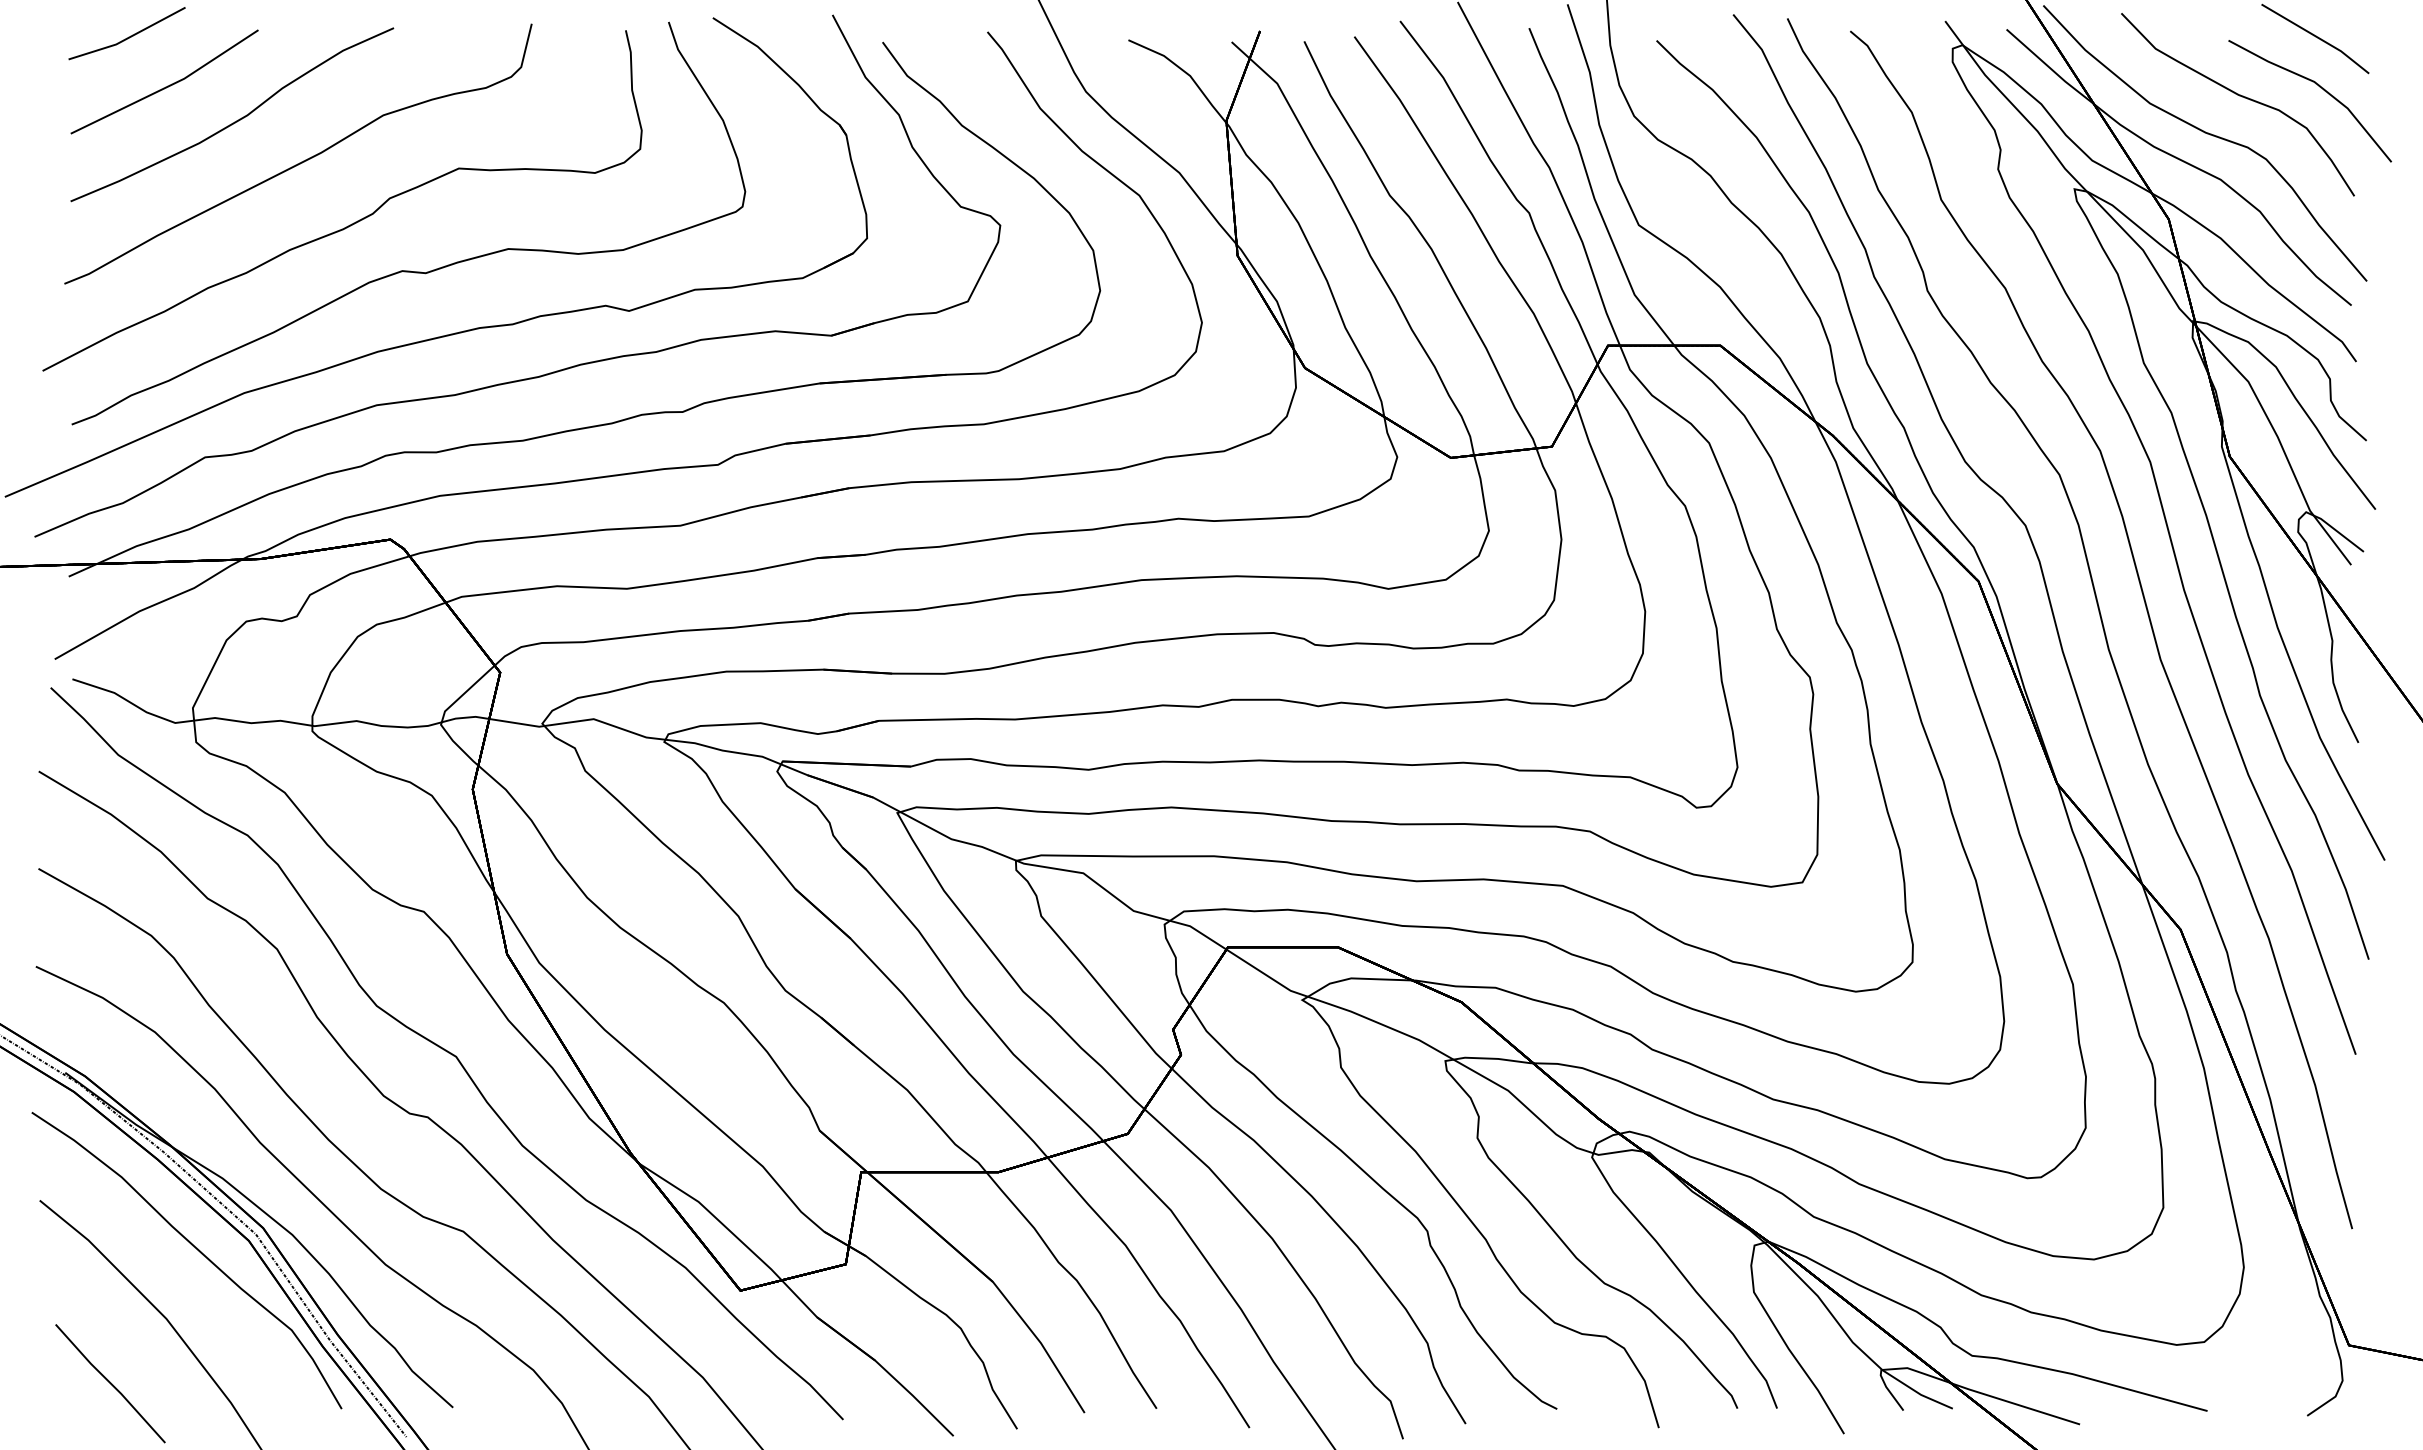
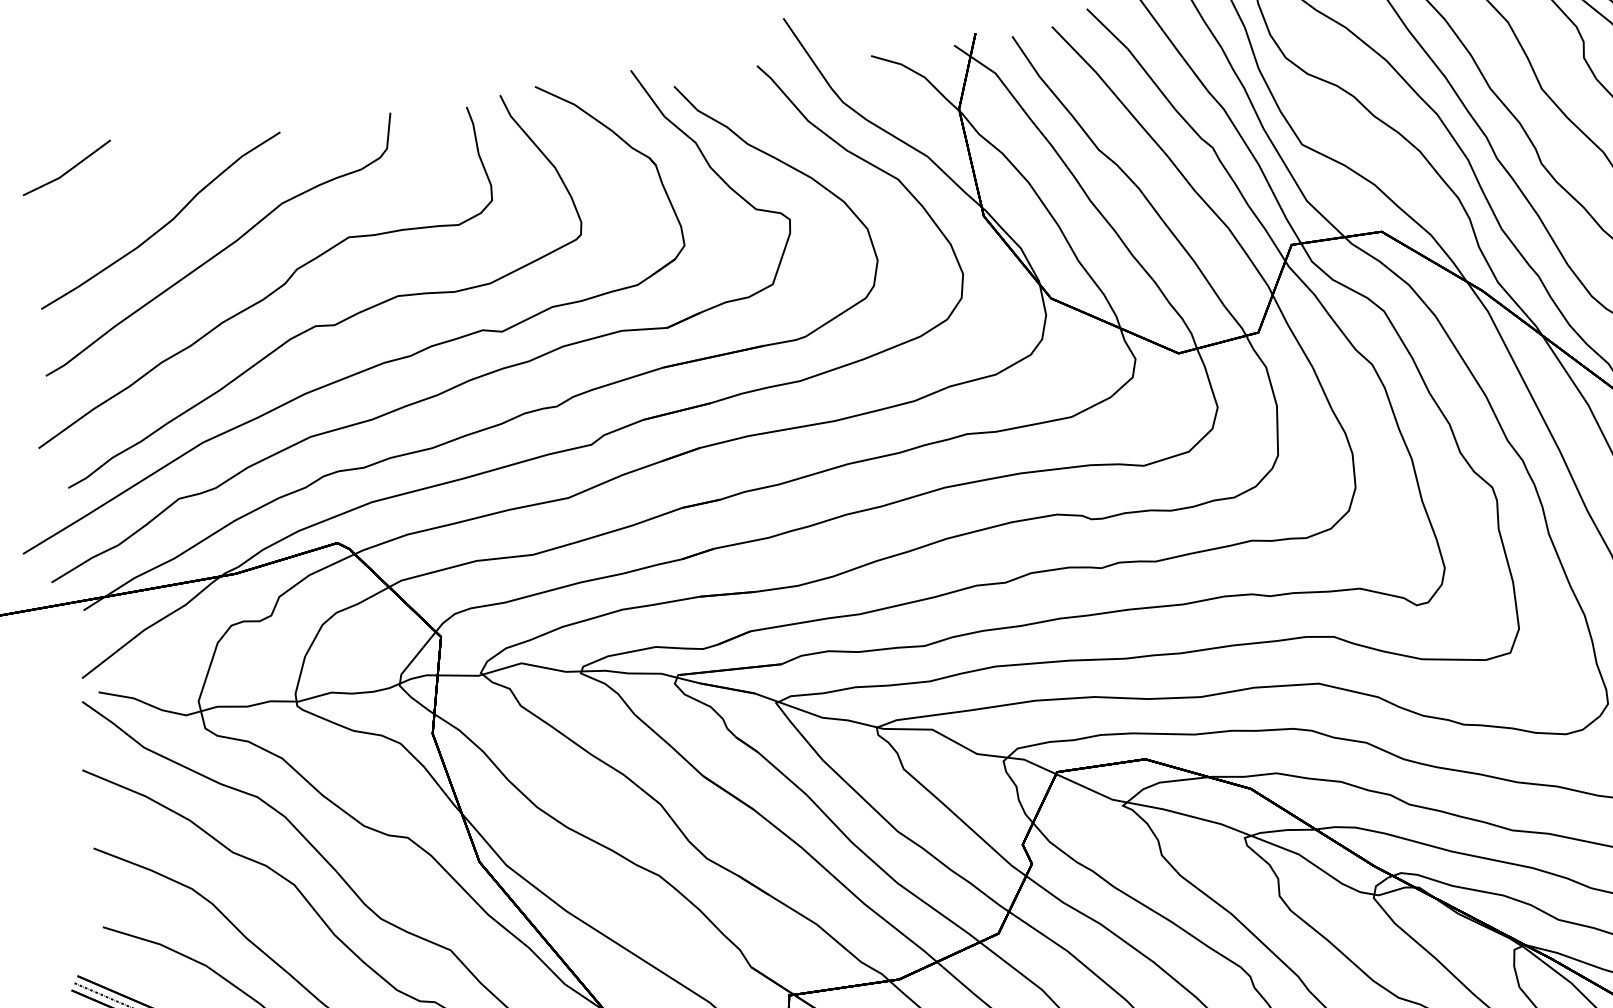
part: (164, 81) -> (102, 201), removed

